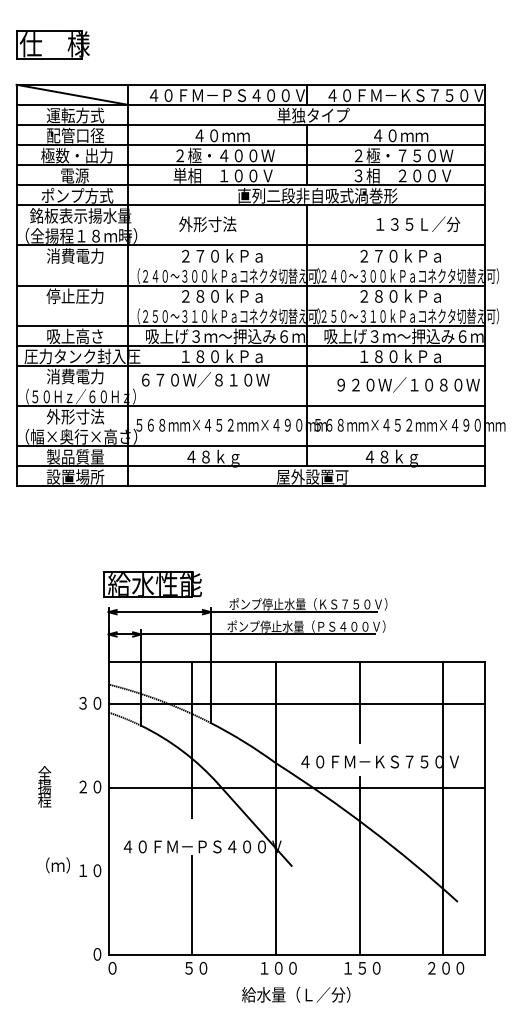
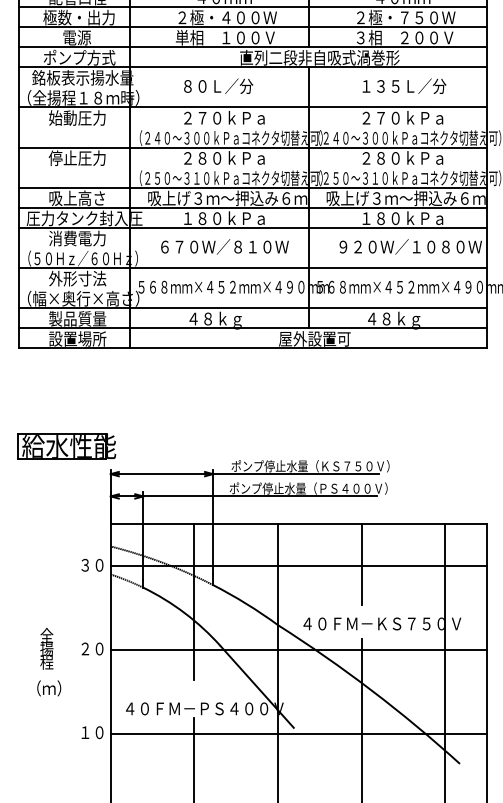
text: (418, 223) -> (404, 85), moved
text: (214, 224) -> (216, 86), 外形寸法 -> ８０Ｌ／分
text: (67, 255) -> (69, 117), 消費電力 -> 始動圧力
text: (205, 379) -> (224, 246), moved
part: (152, 584) -> (66, 446), moved
text: (57, 865) -> (48, 688), moved
line: (296, 871) -> (298, 733), added

